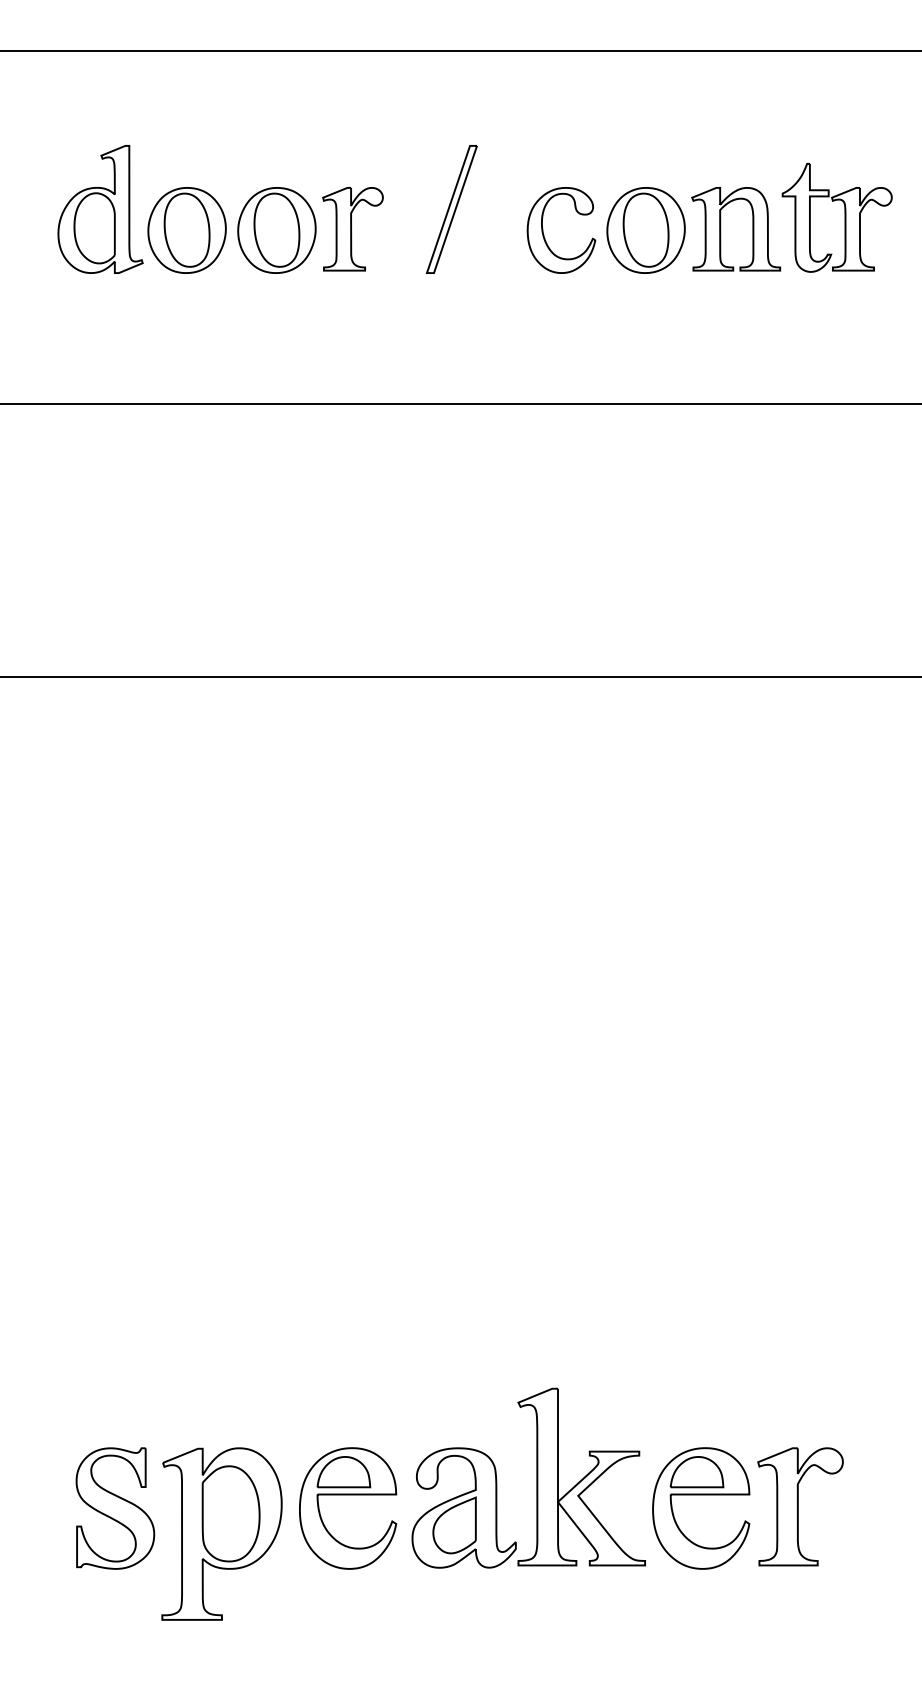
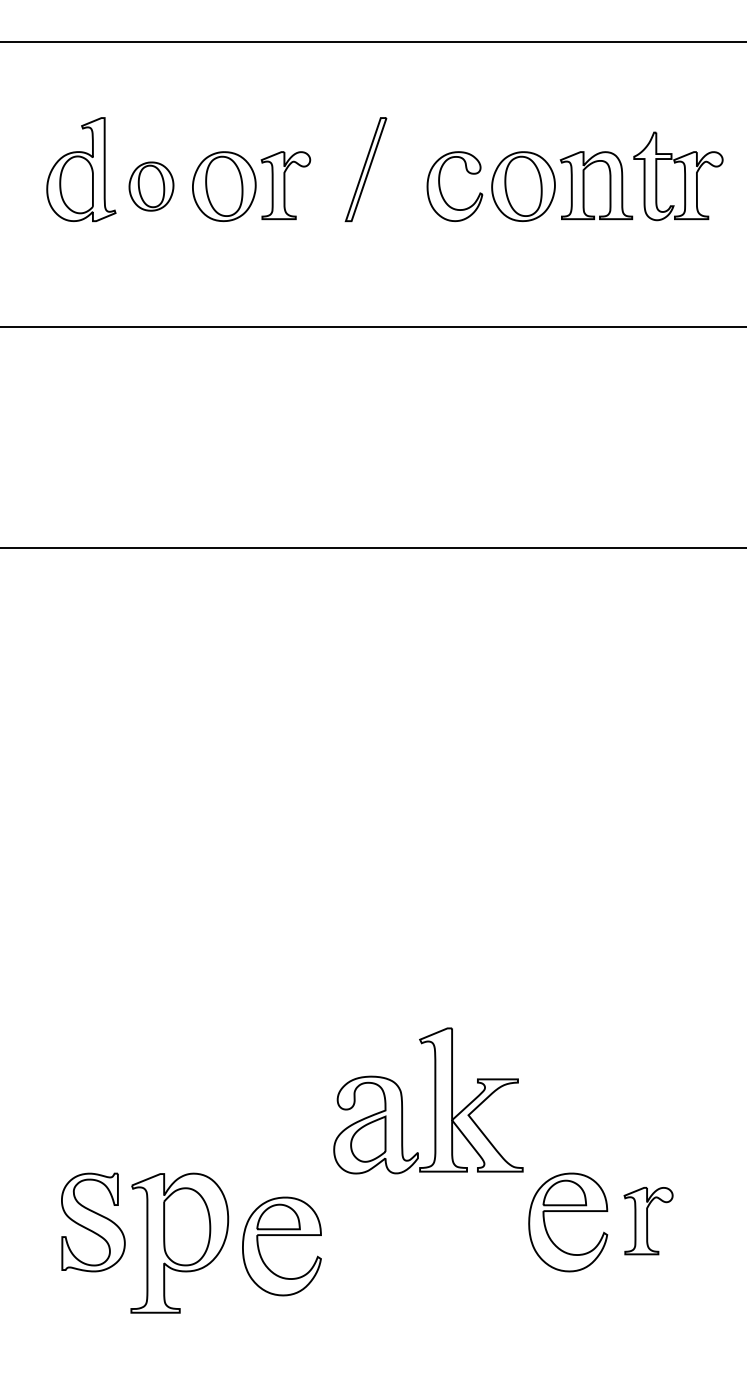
part: (187, 230) -> (151, 186), size x0.7
part: (528, 1477) -> (428, 1100), moved
part: (347, 1494) -> (281, 1235), moved
part: (800, 1506) -> (648, 1220), size x0.7

